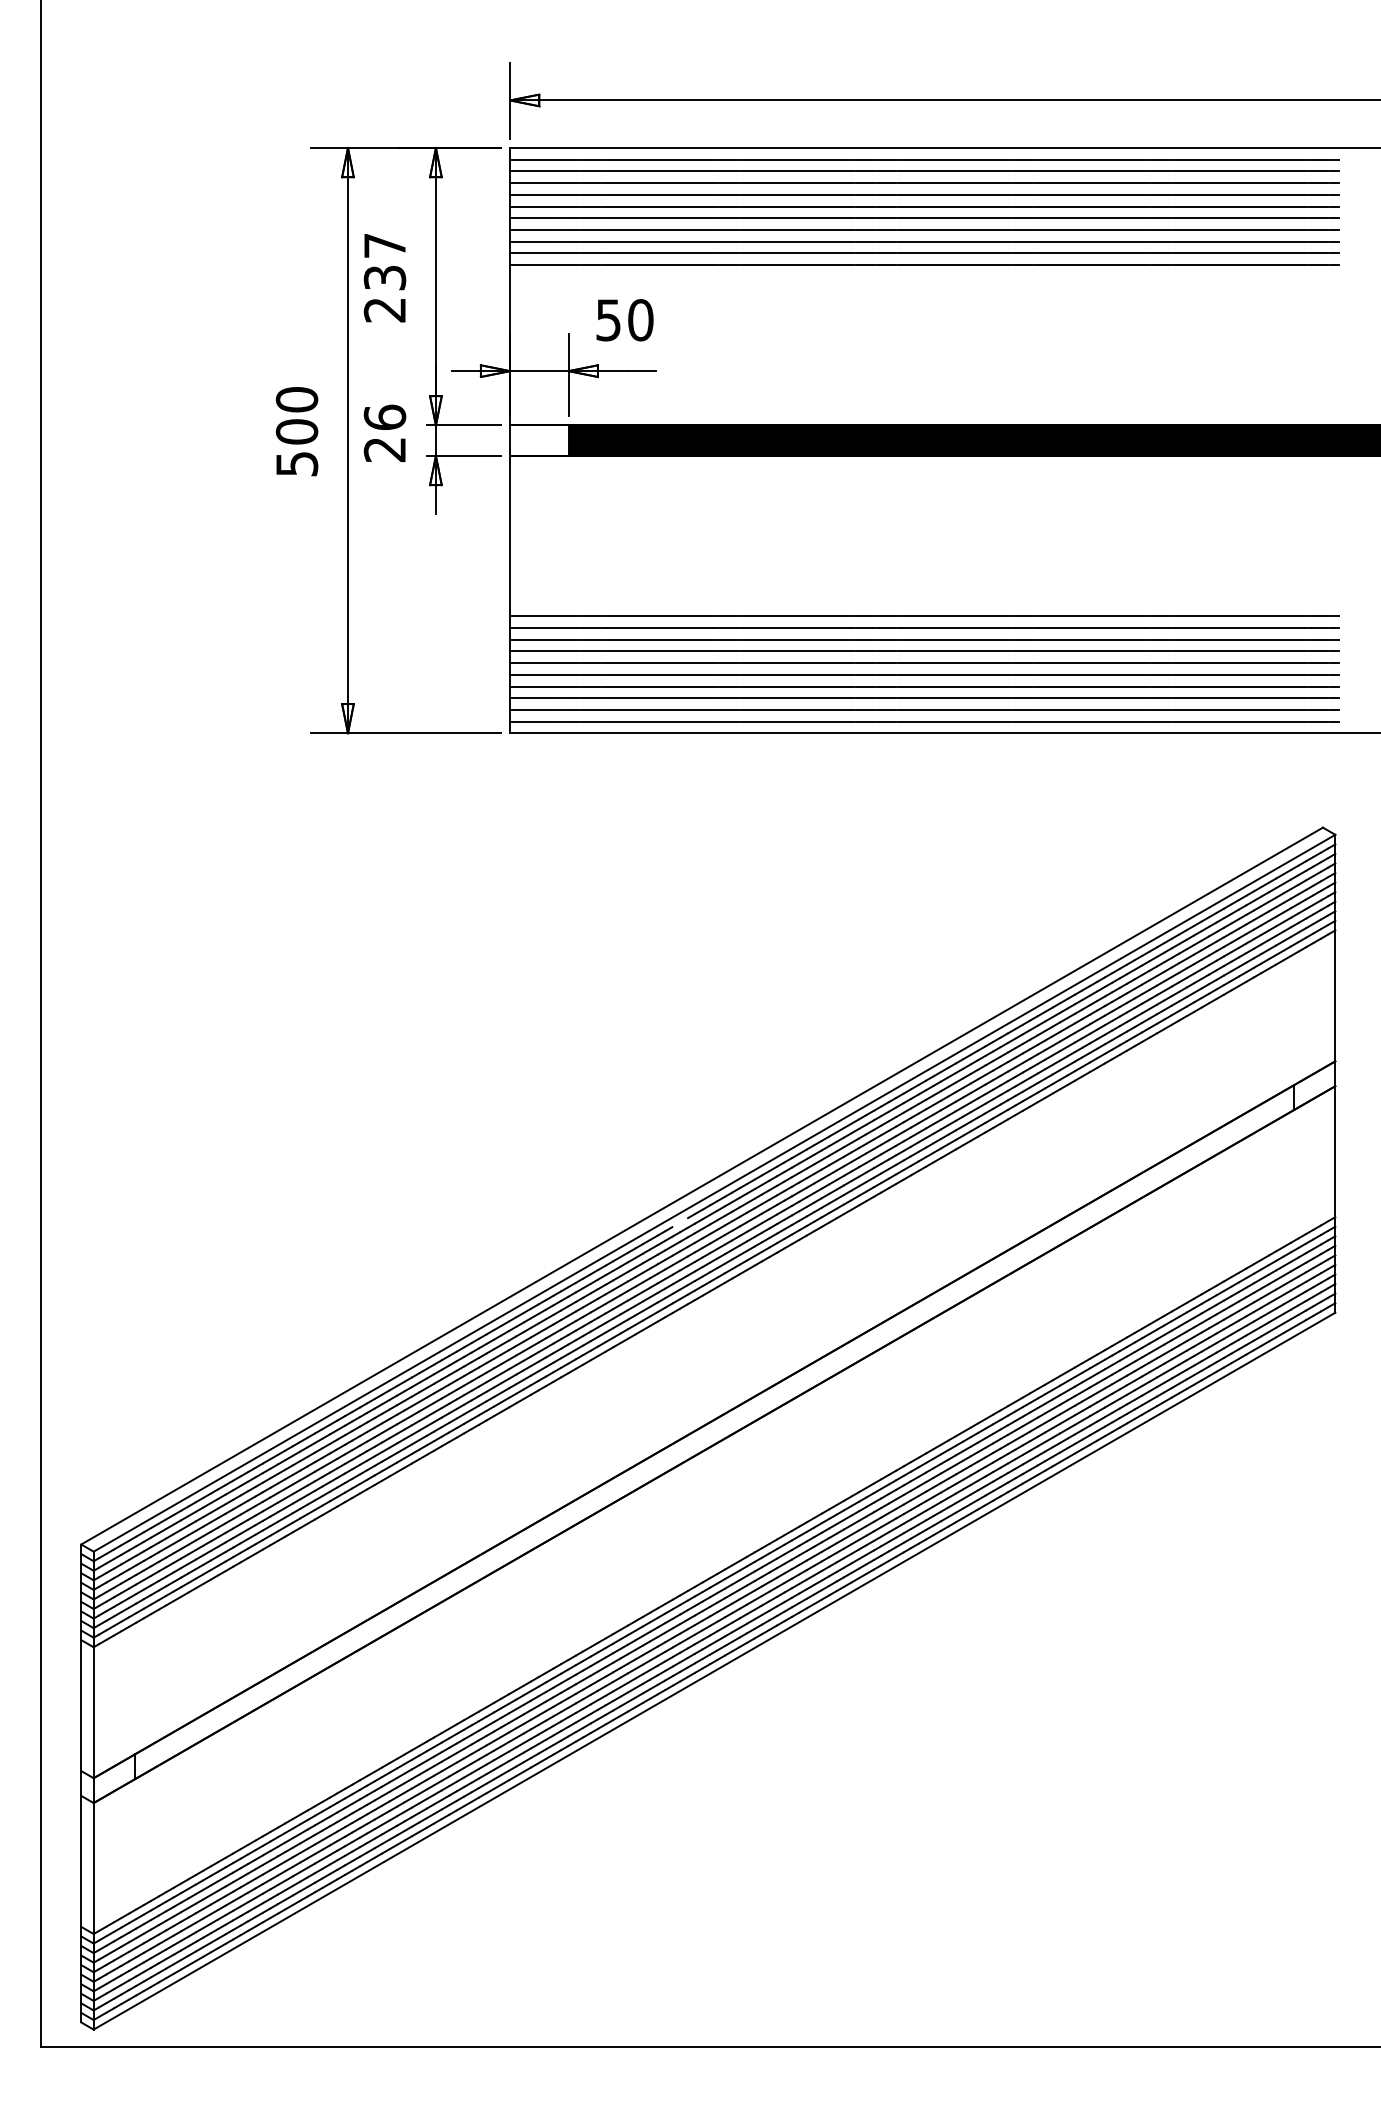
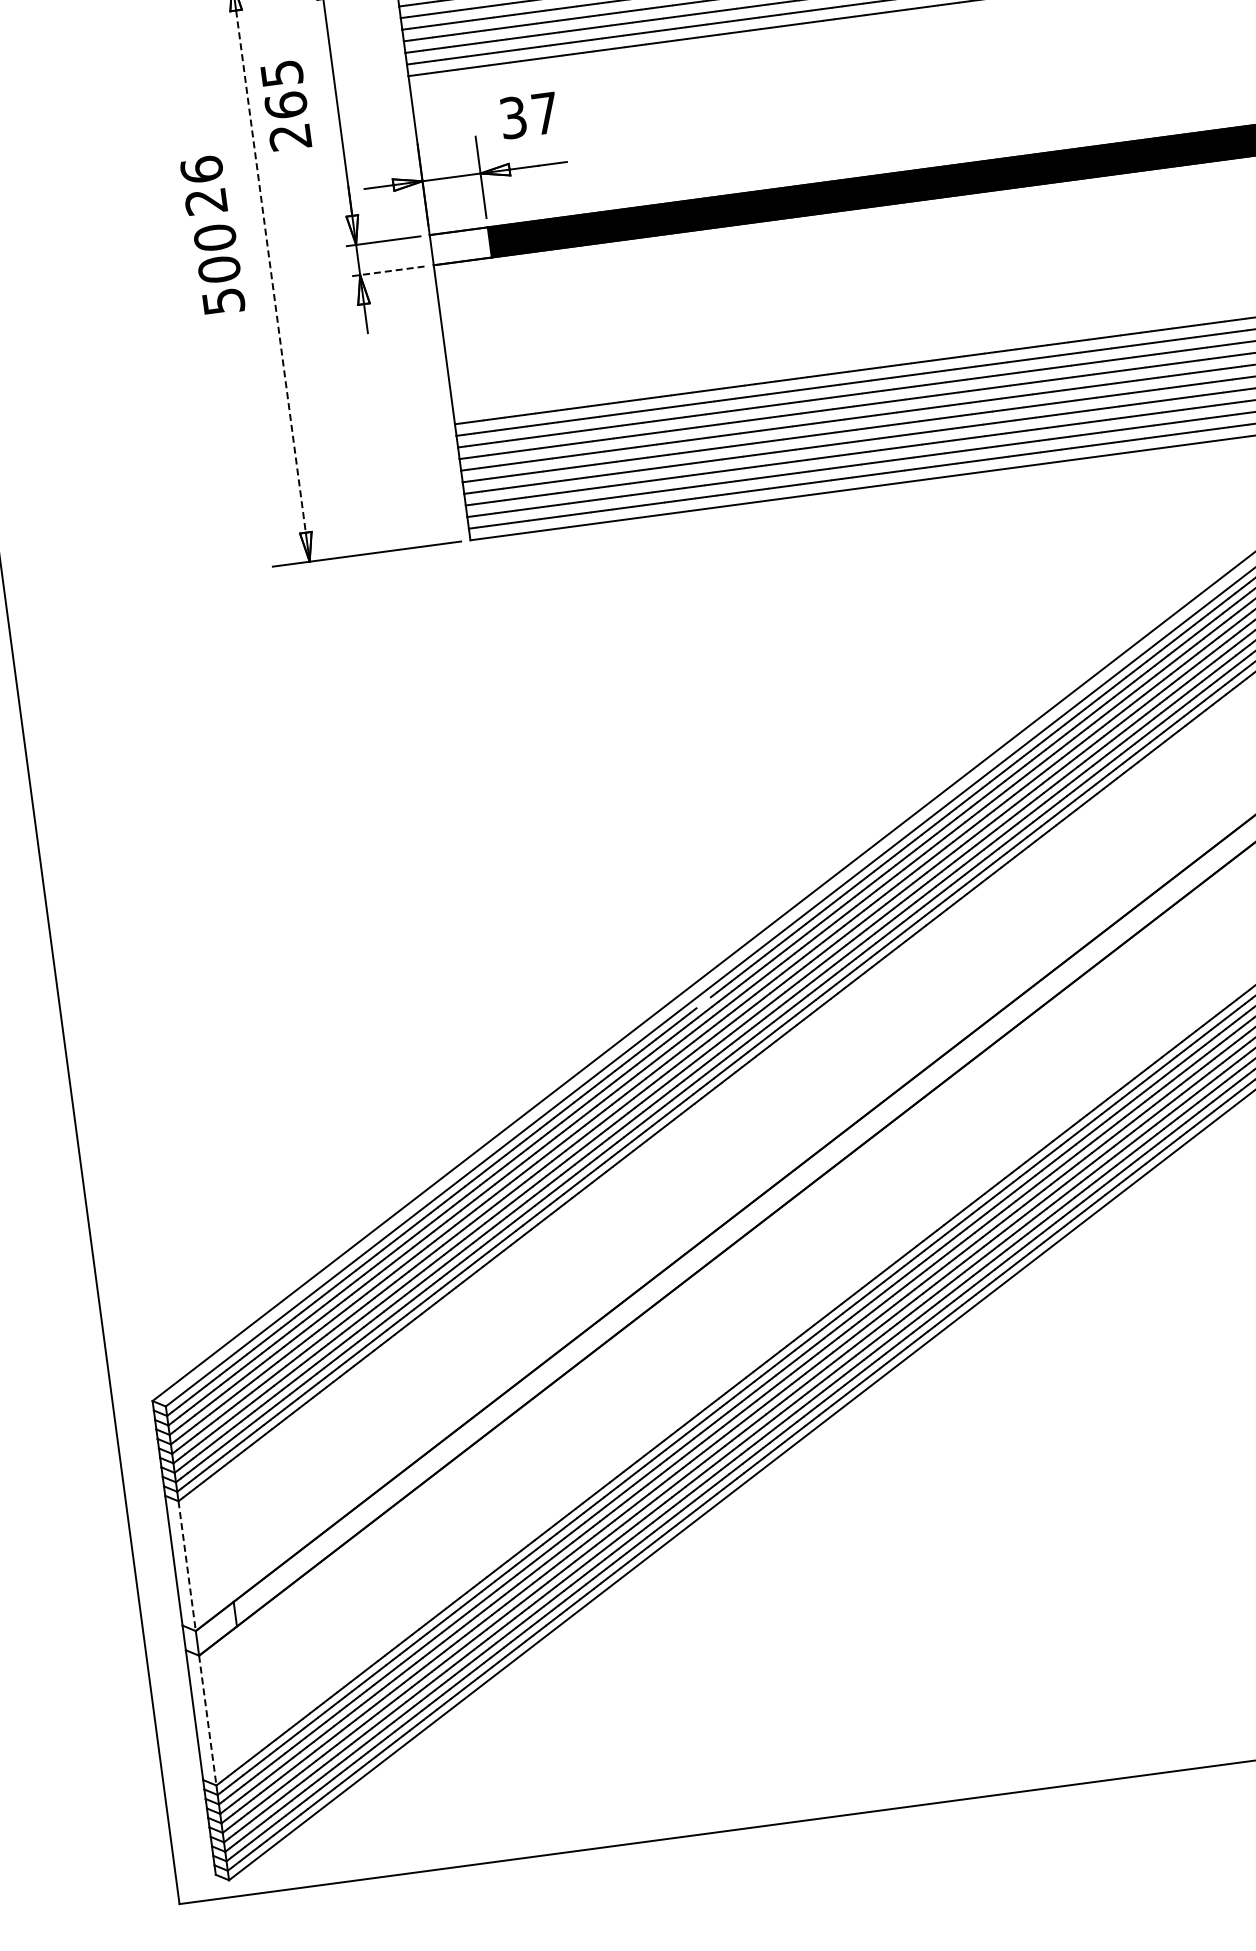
text: (384, 262) -> (283, 90), 237 -> 265
text: (625, 320) -> (530, 115), 50 -> 37
text: (384, 432) -> (203, 184), moved
line: (347, 441) -> (270, 272), solid -> dashed
line: (463, 455) -> (387, 271), solid -> dashed
line: (93, 1713) -> (187, 1566), solid -> dashed
line: (93, 1869) -> (207, 1721), solid -> dashed

